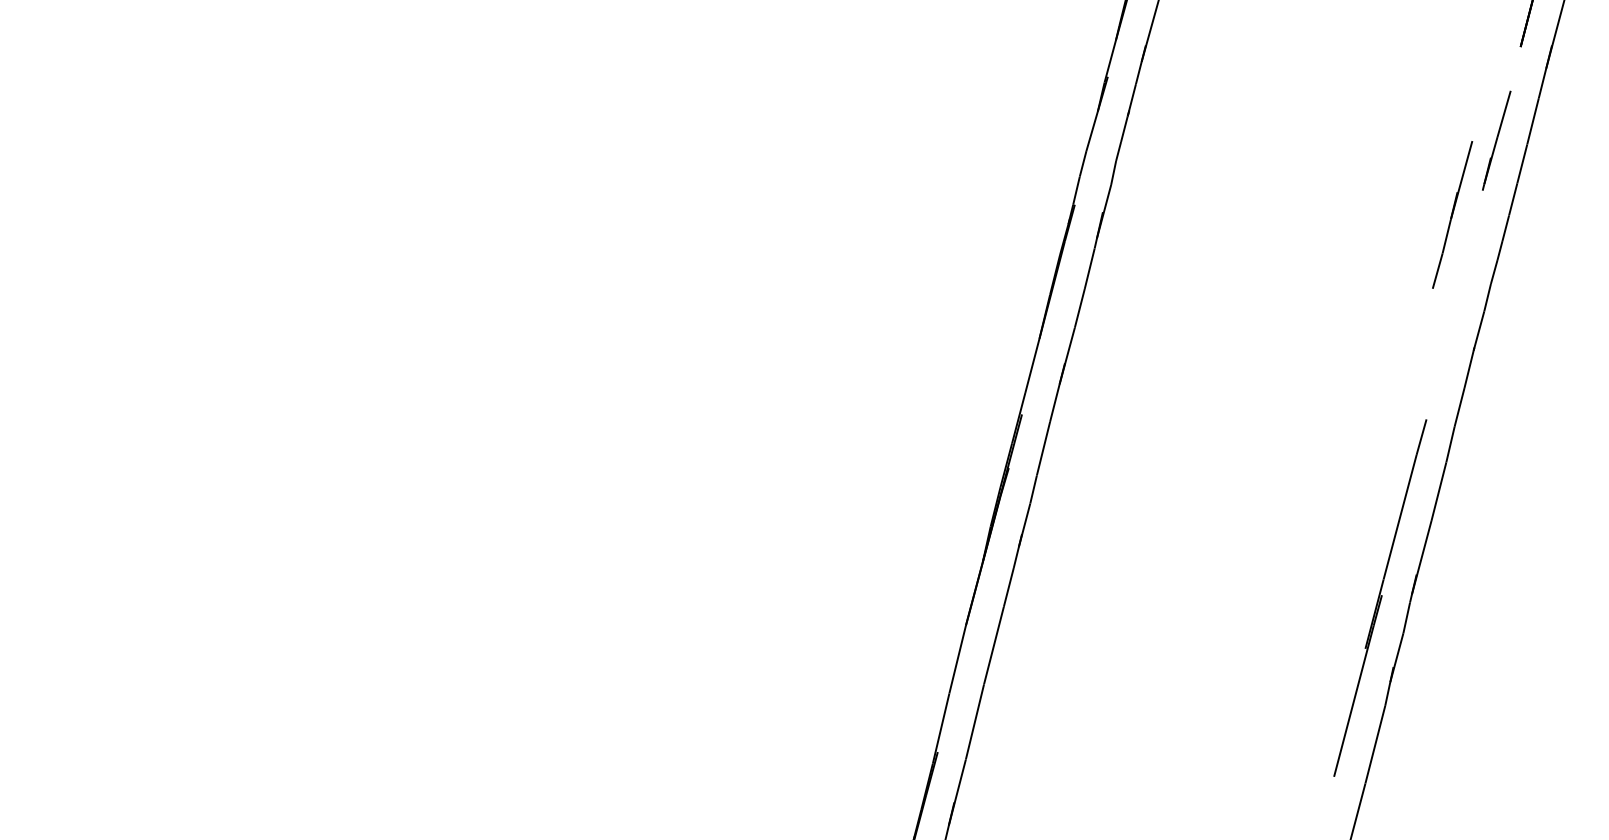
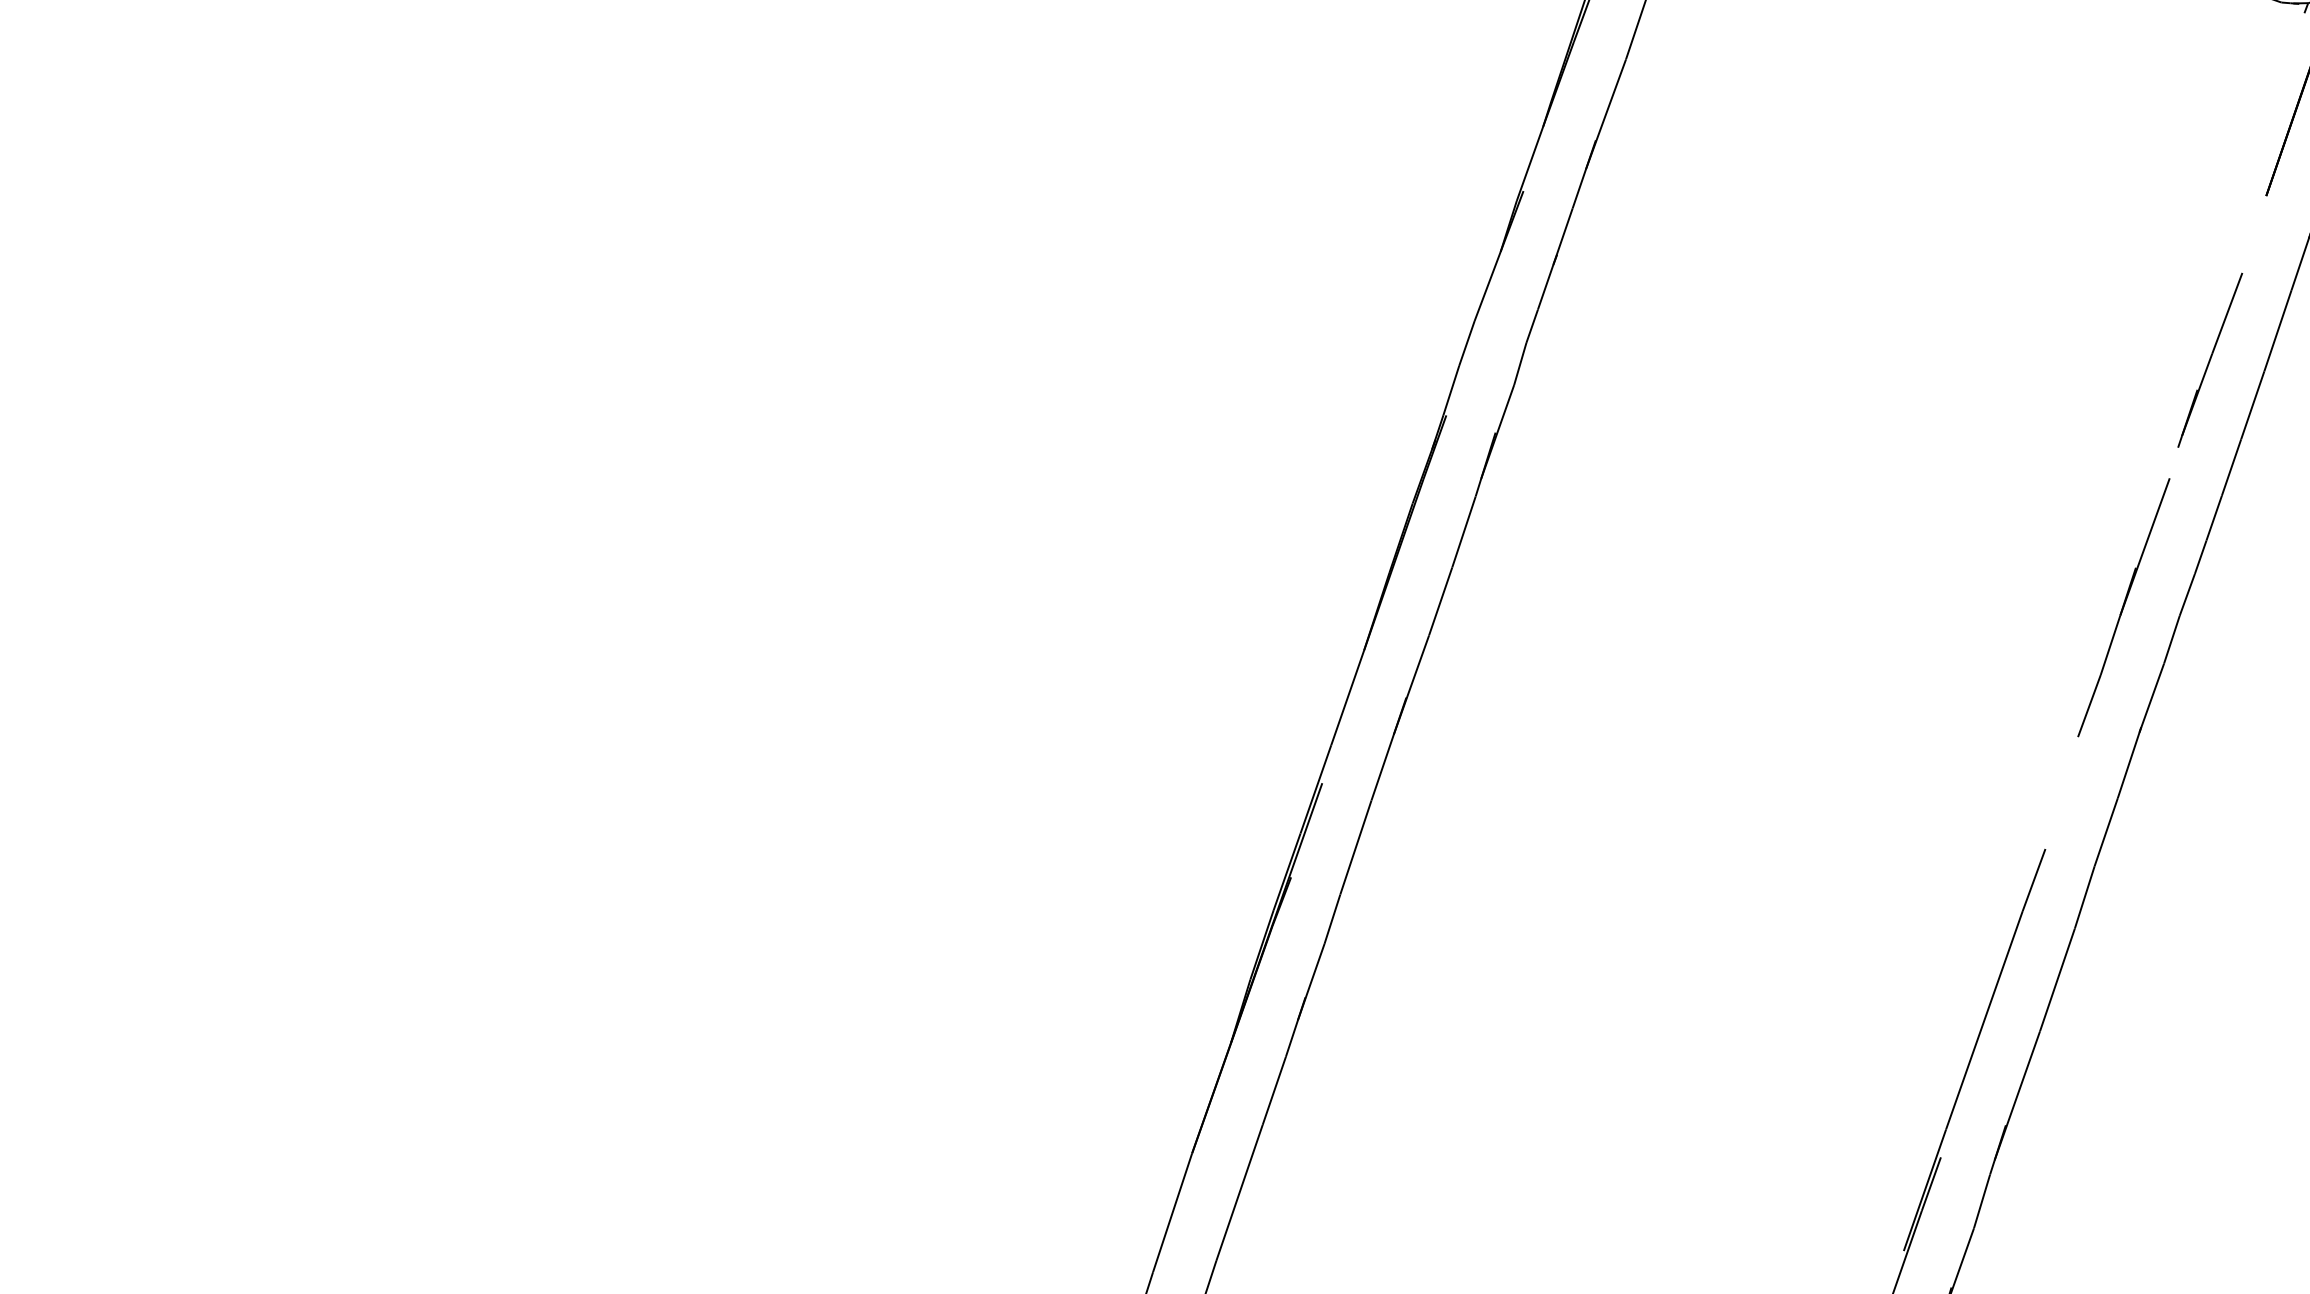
part: (1452, 214) -> (2123, 606), moved

